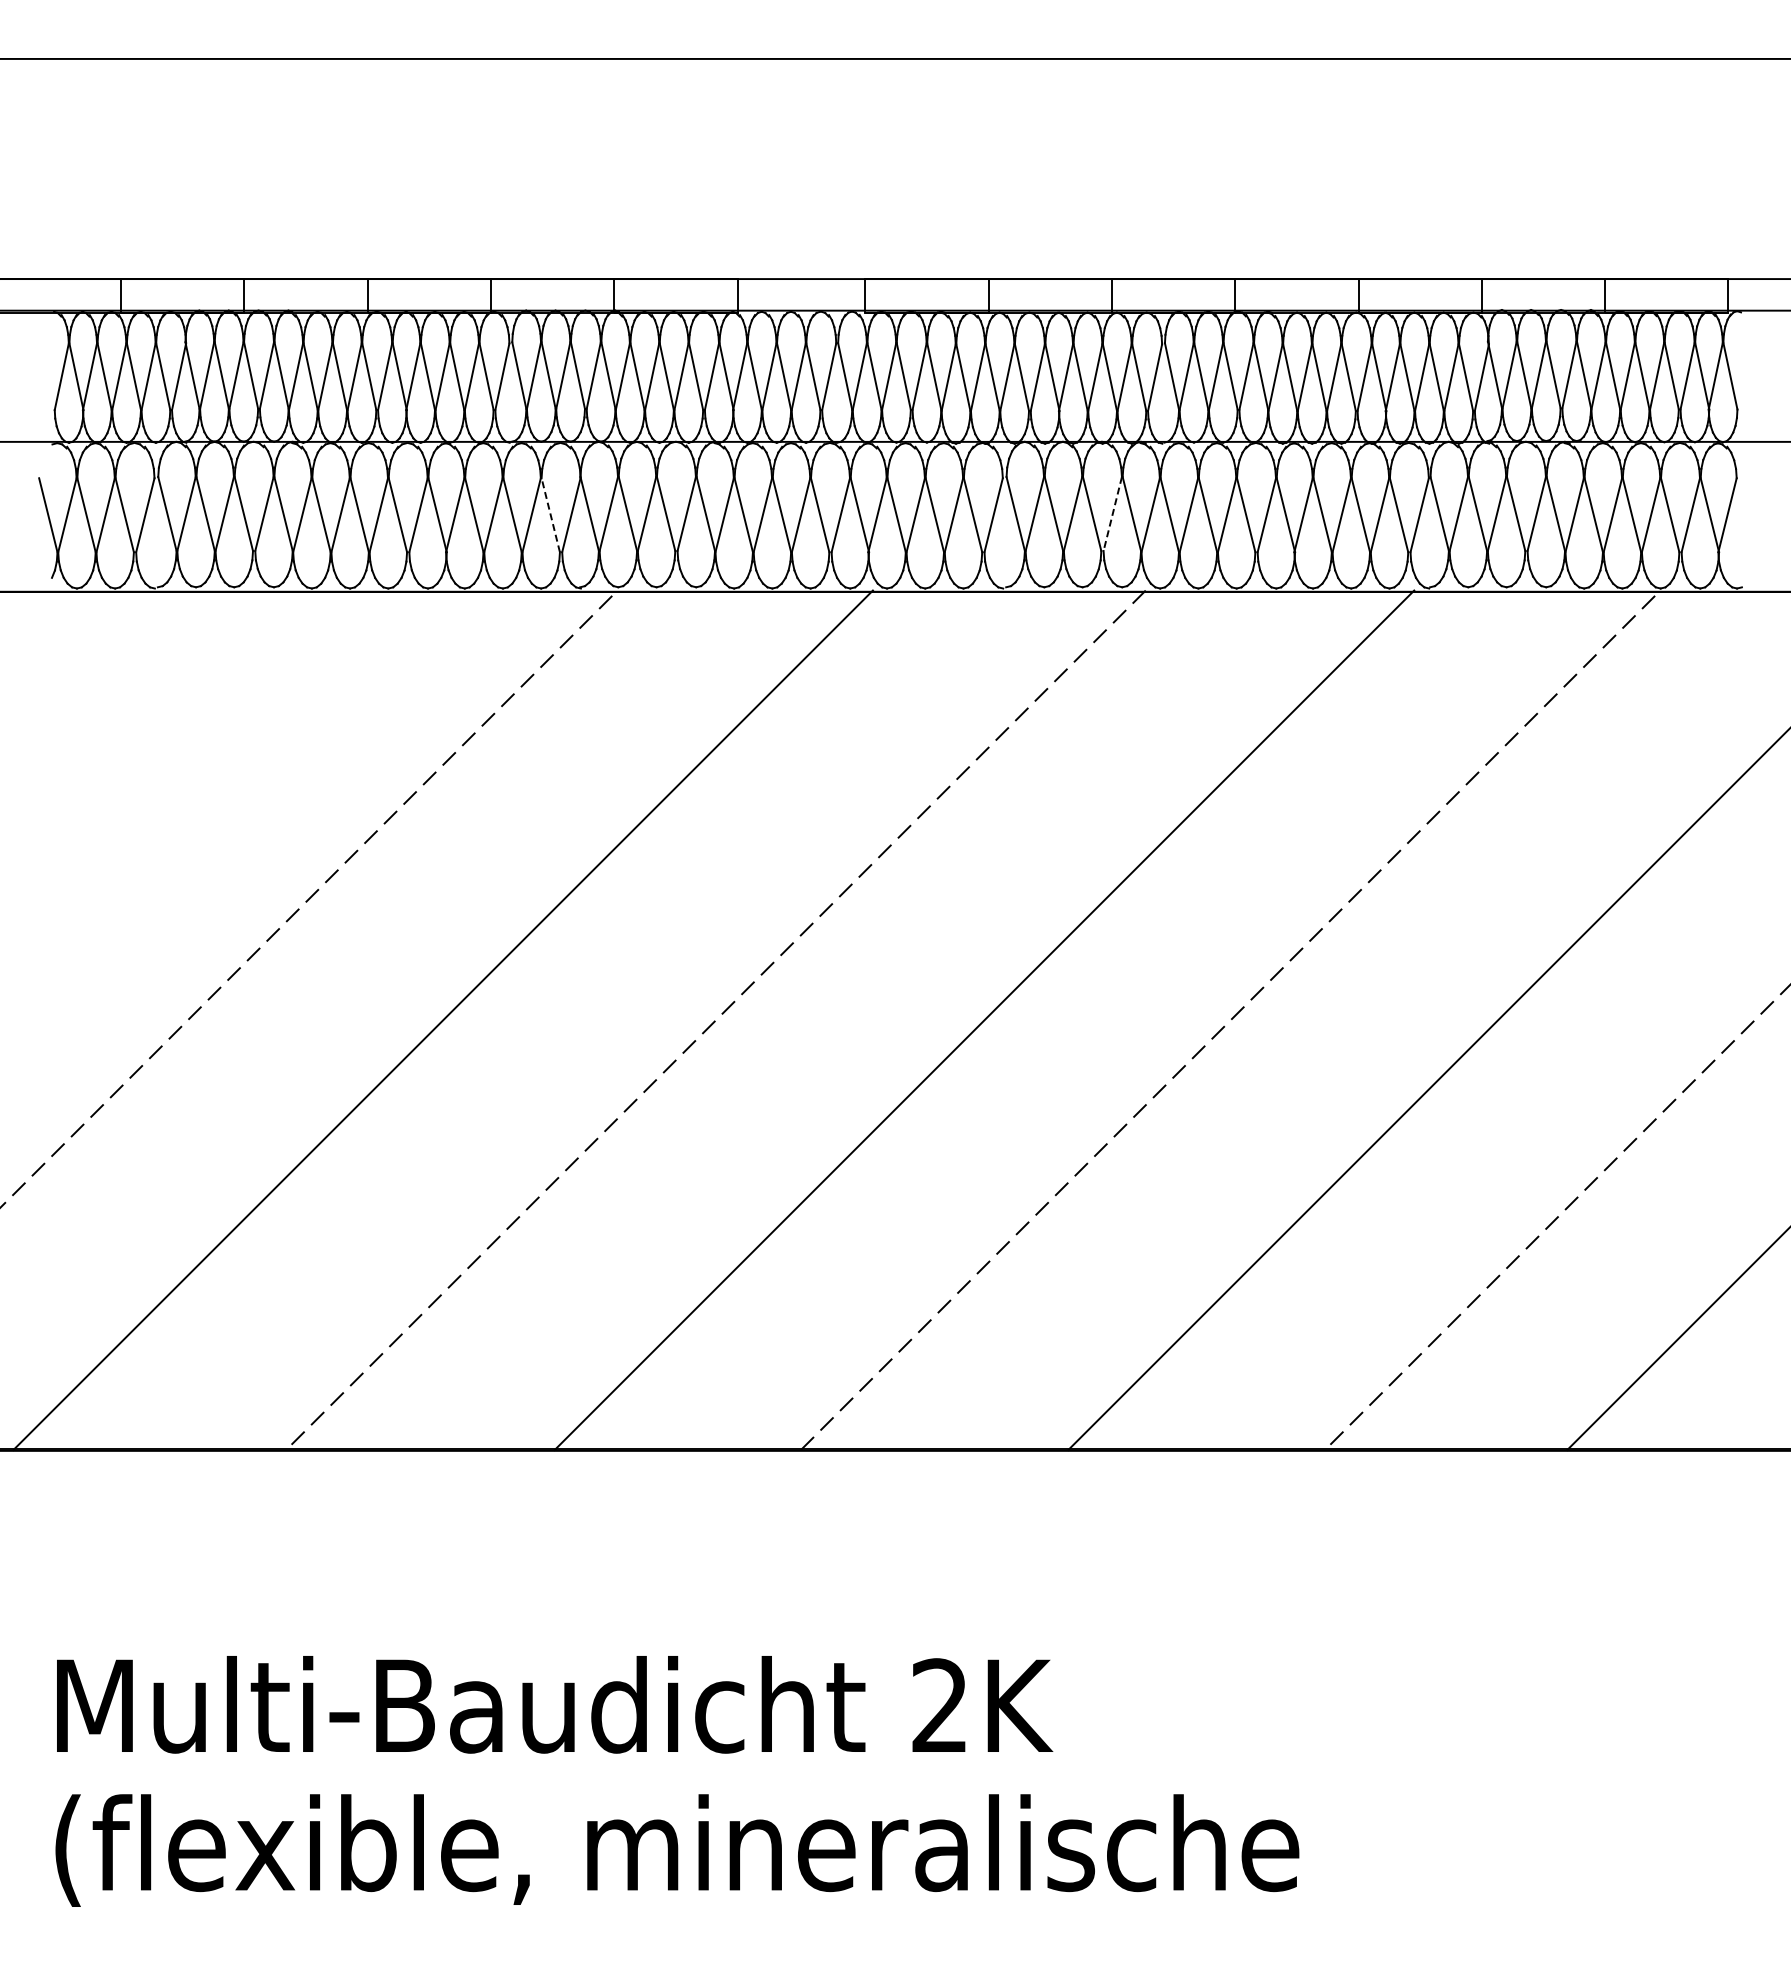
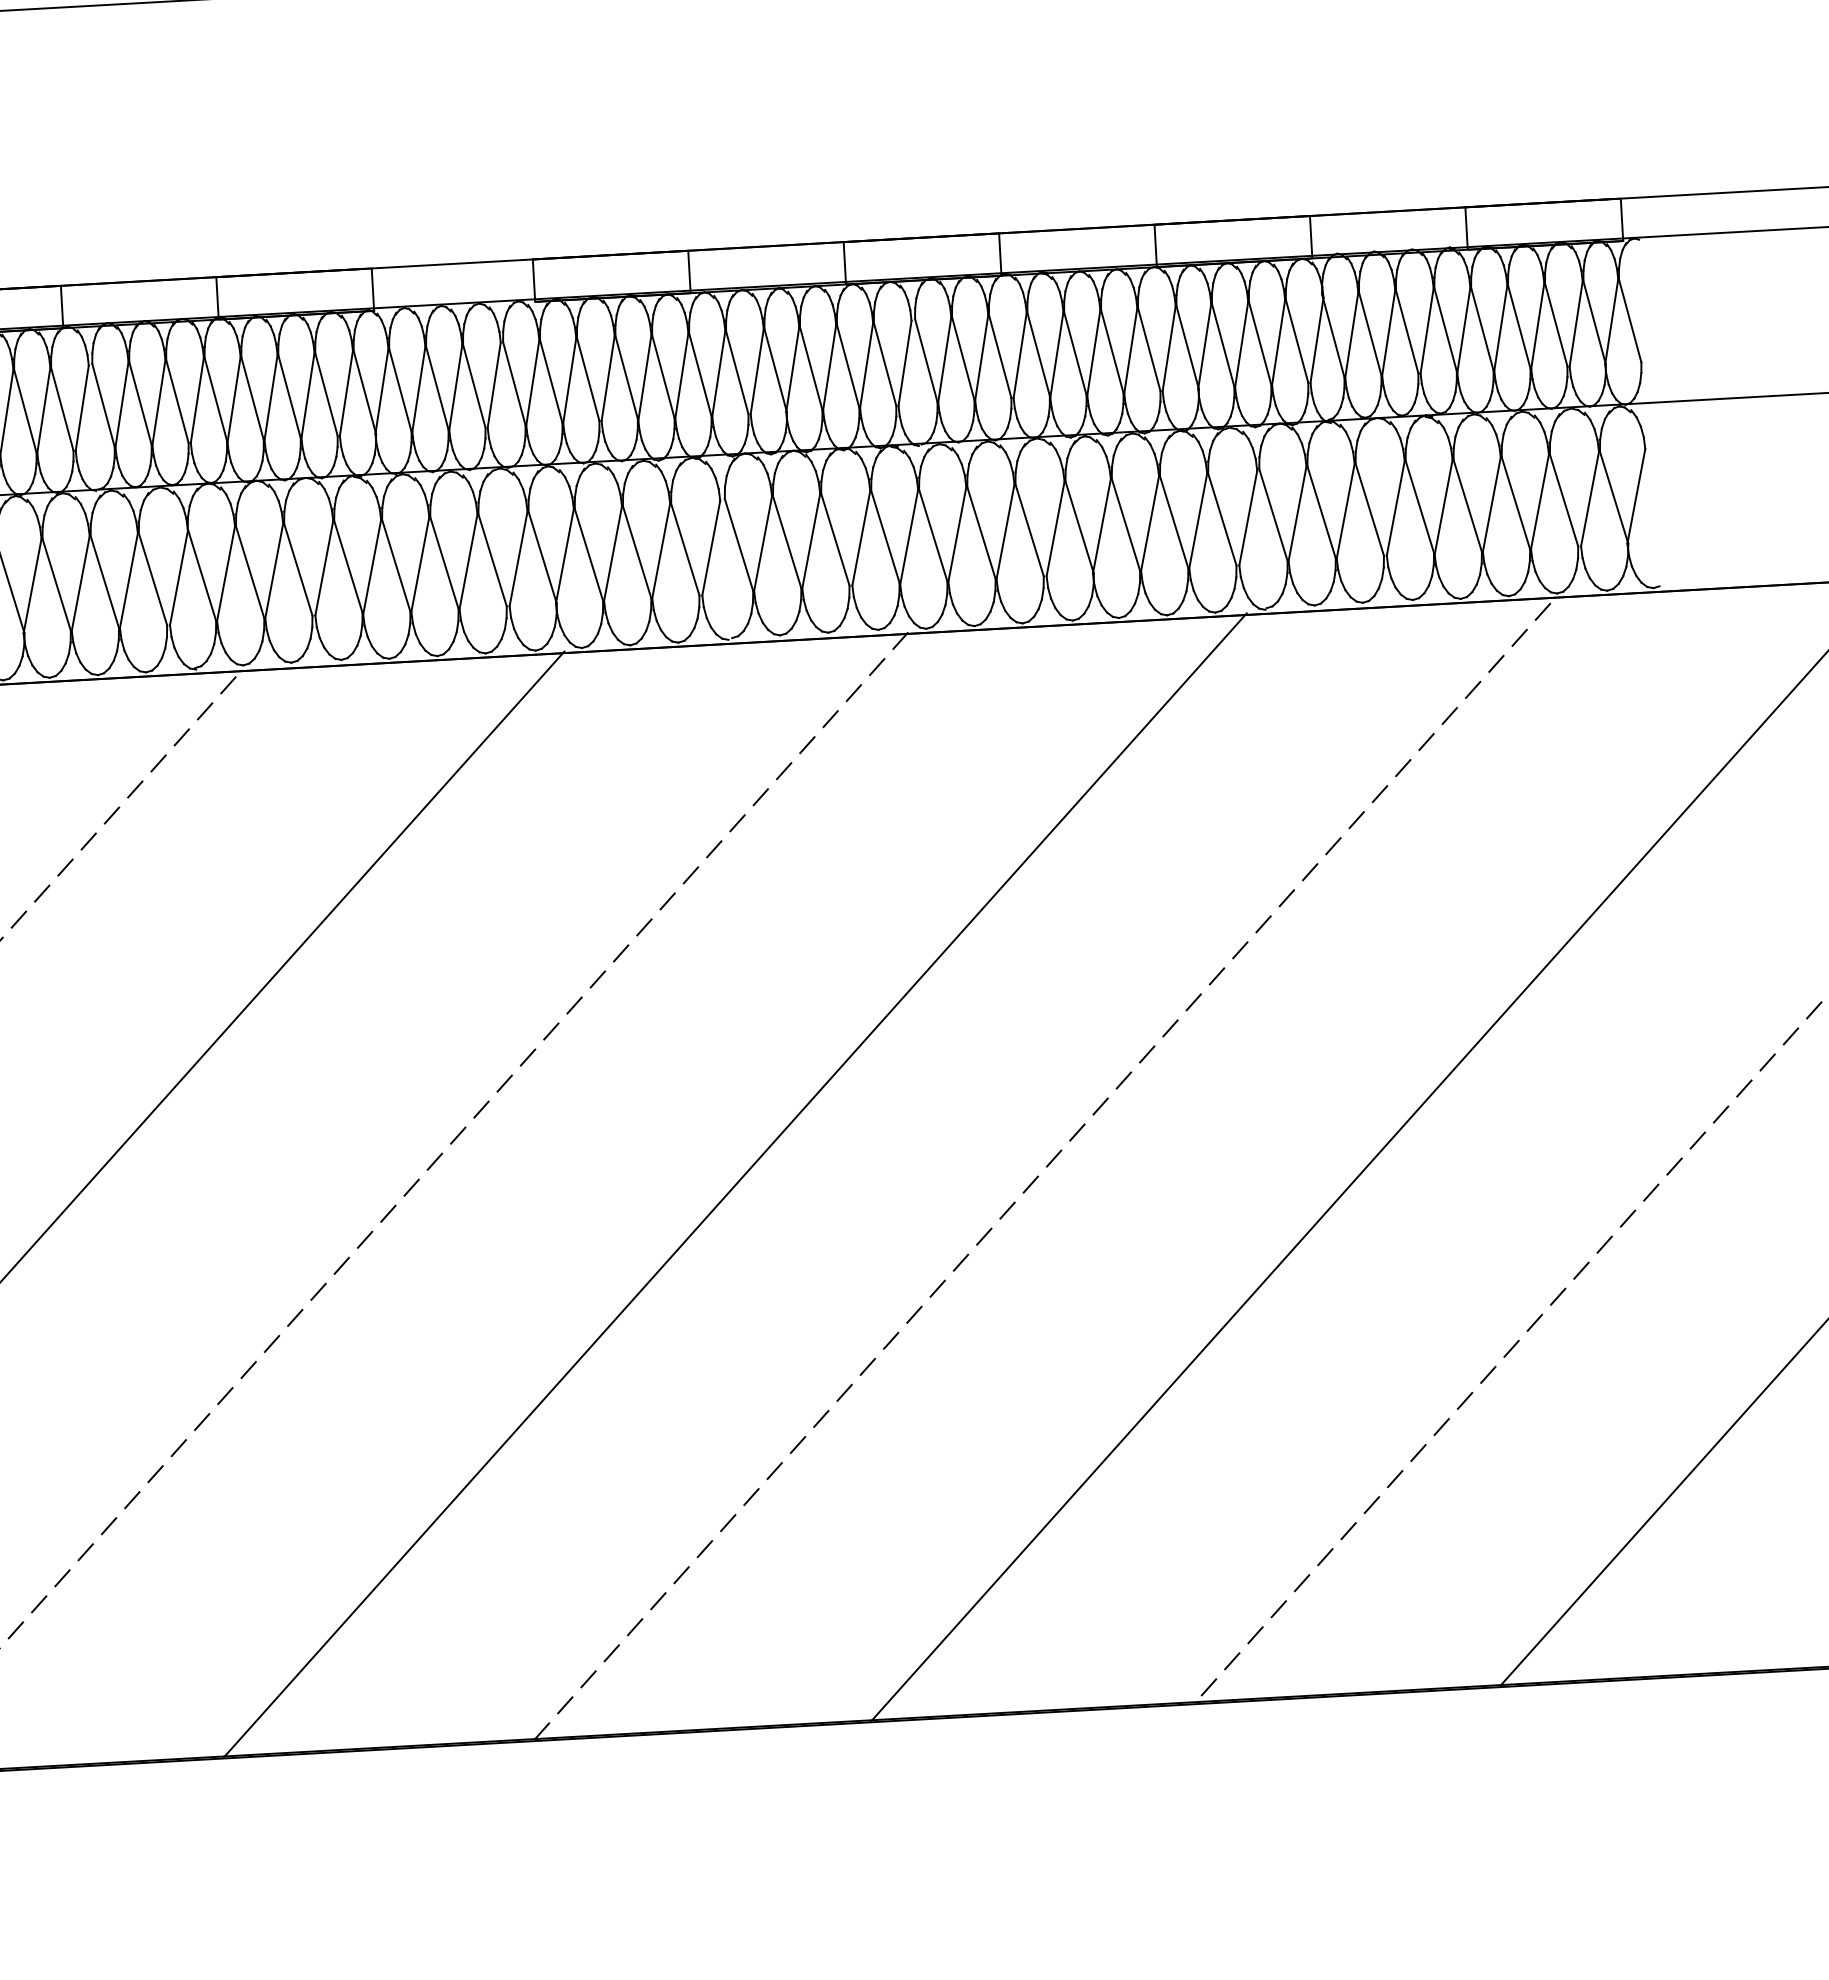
line: (550, 514) -> (152, 578), dashed -> solid
line: (1112, 514) -> (861, 538), dashed -> solid

